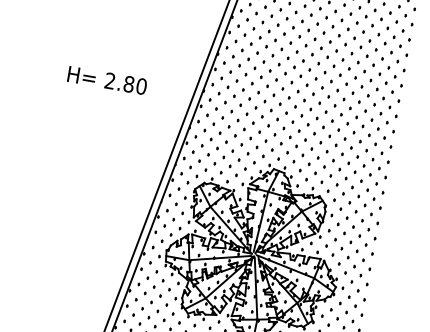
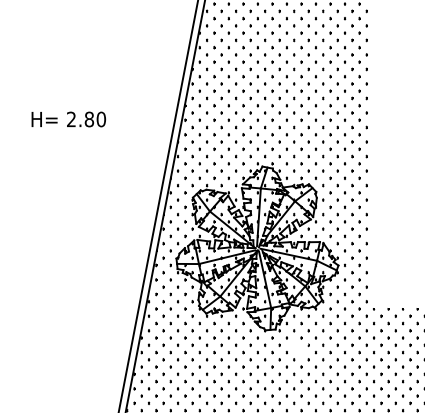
text: (107, 80) -> (68, 119), moved

